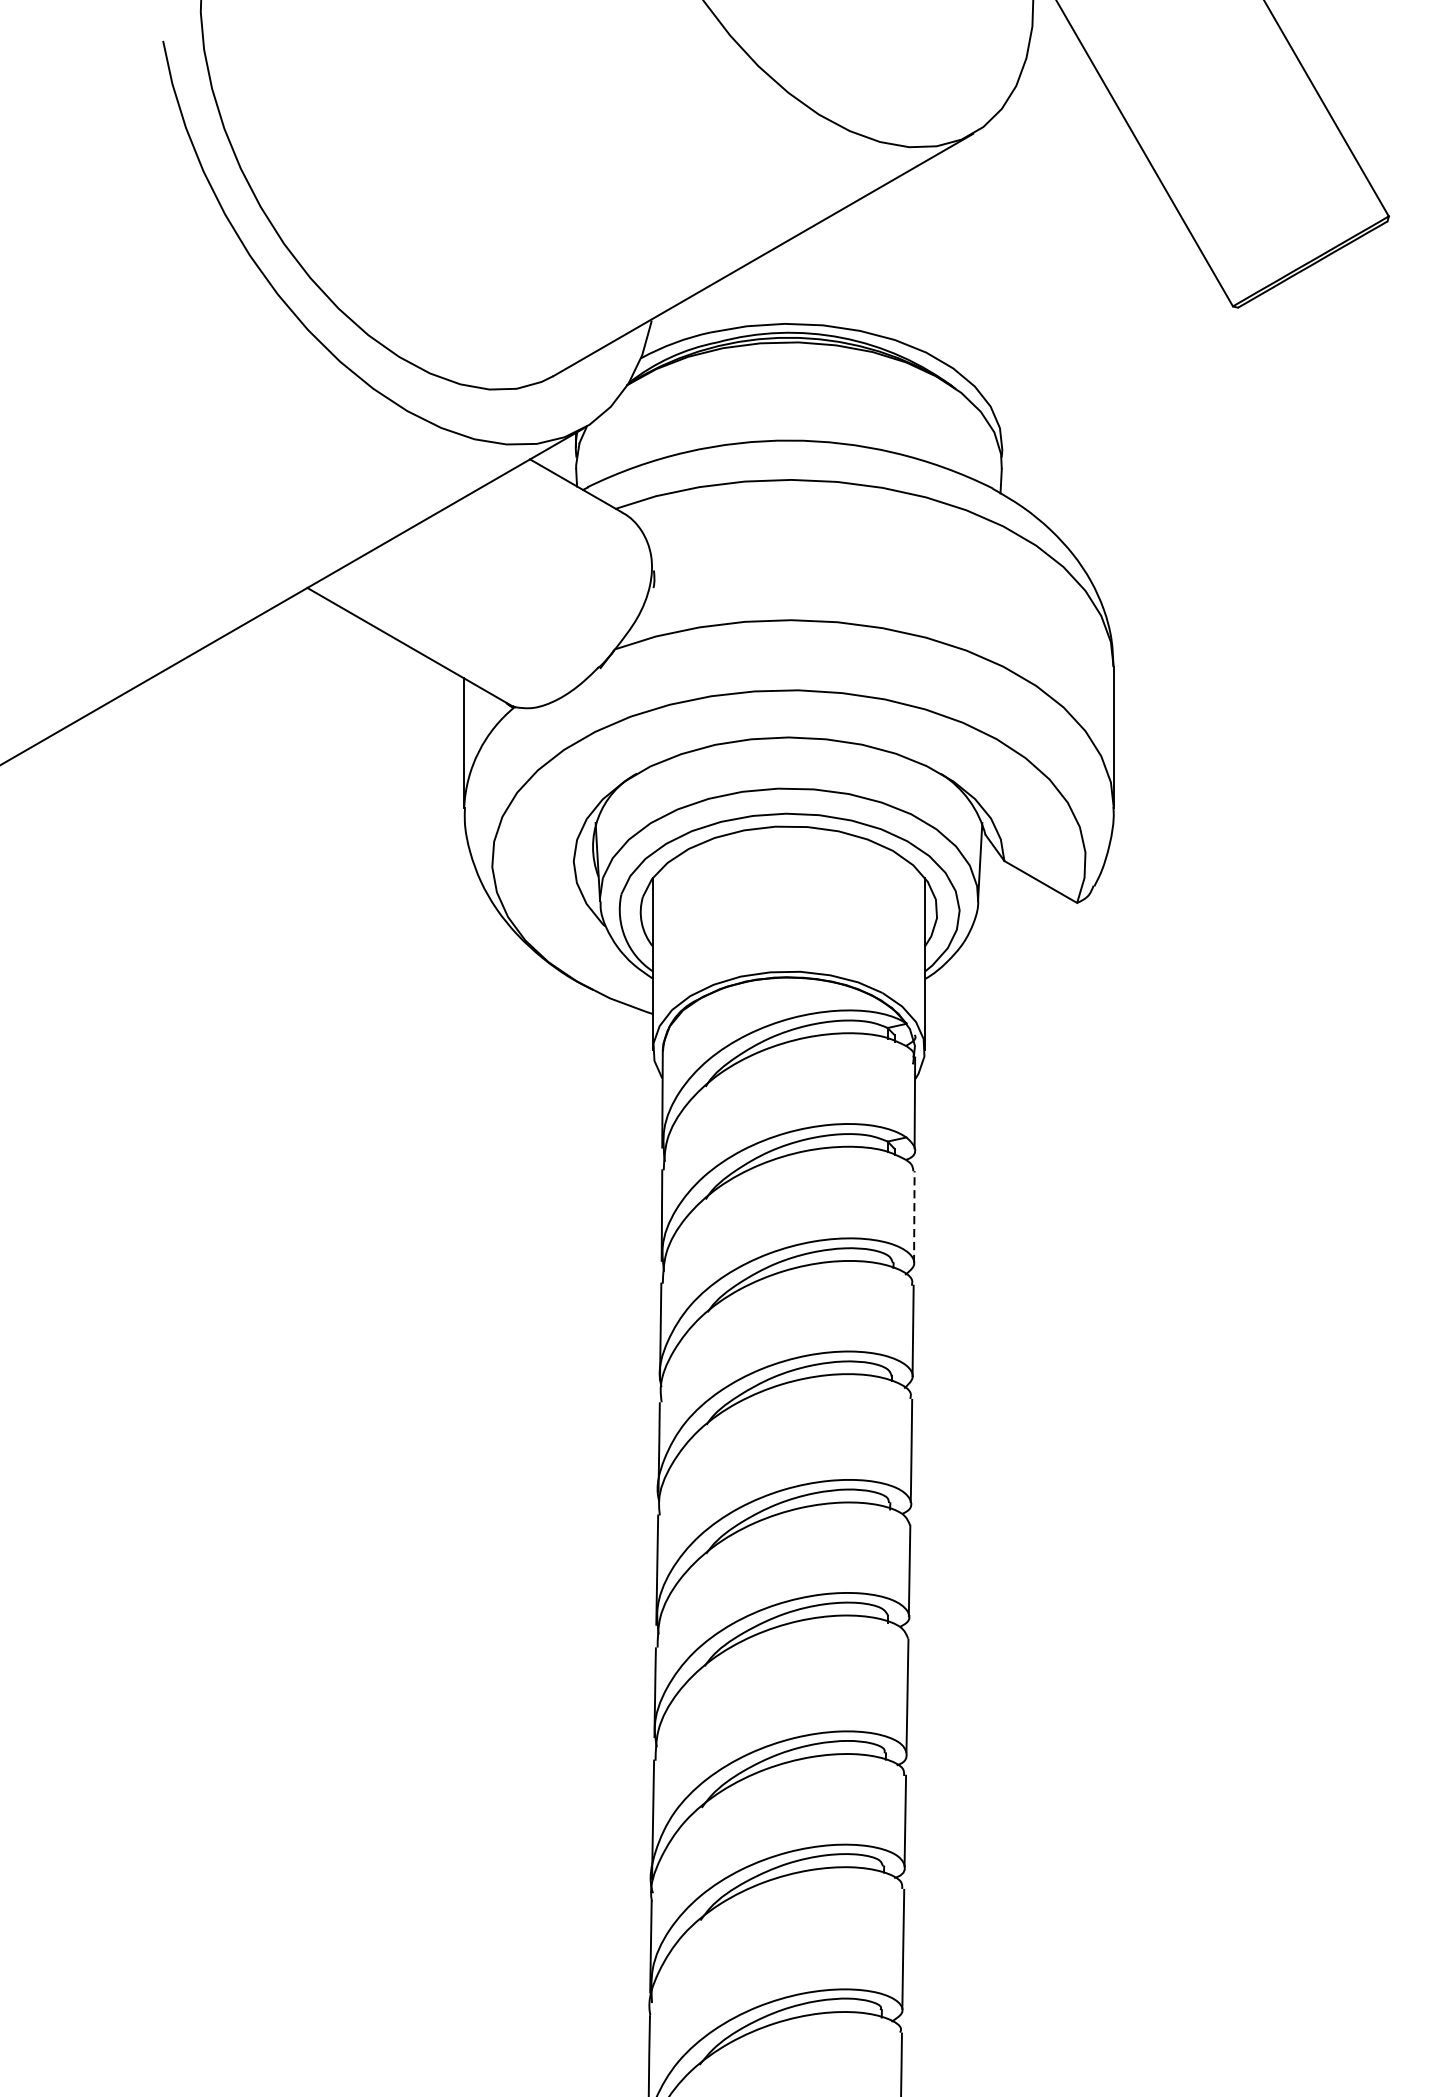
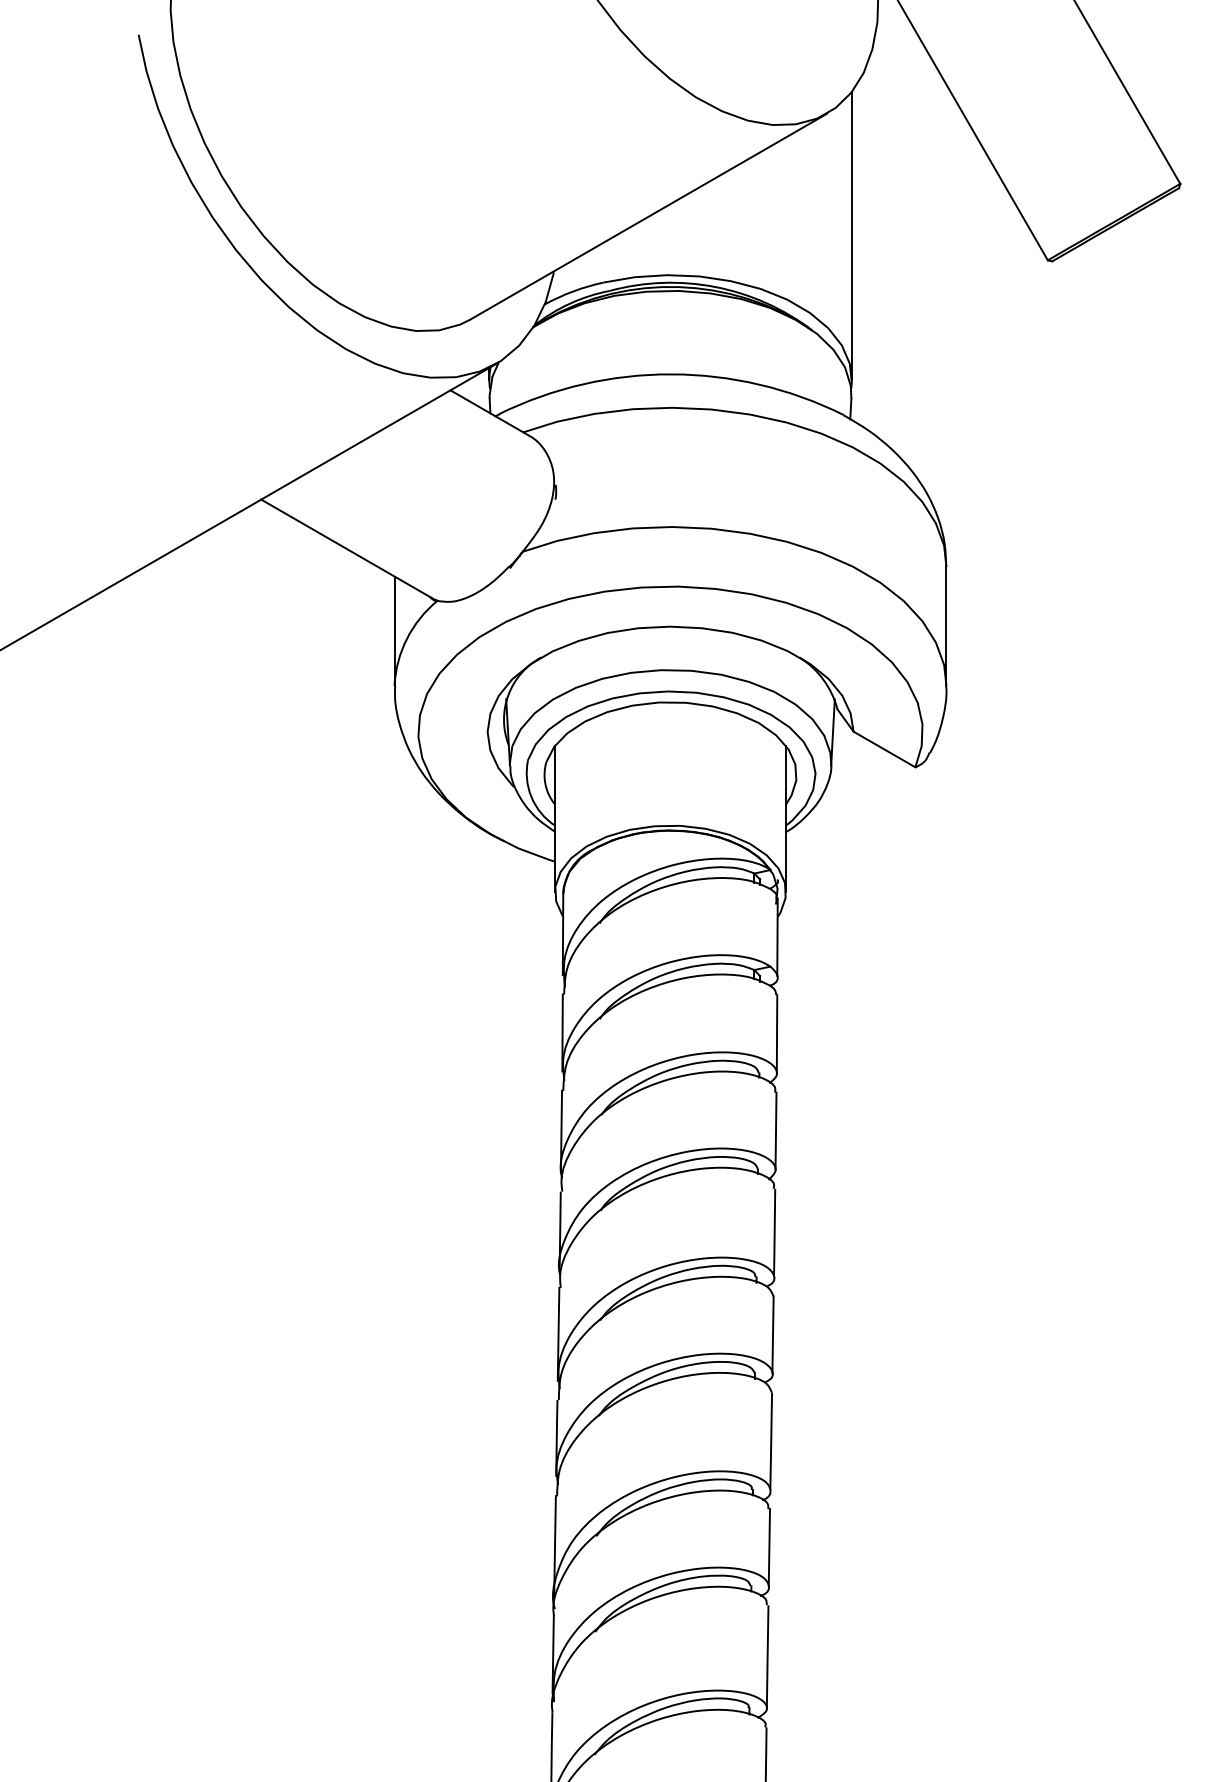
line: (1001, 277) -> (851, 235), added
line: (914, 1216) -> (777, 1033), dashed -> solid

